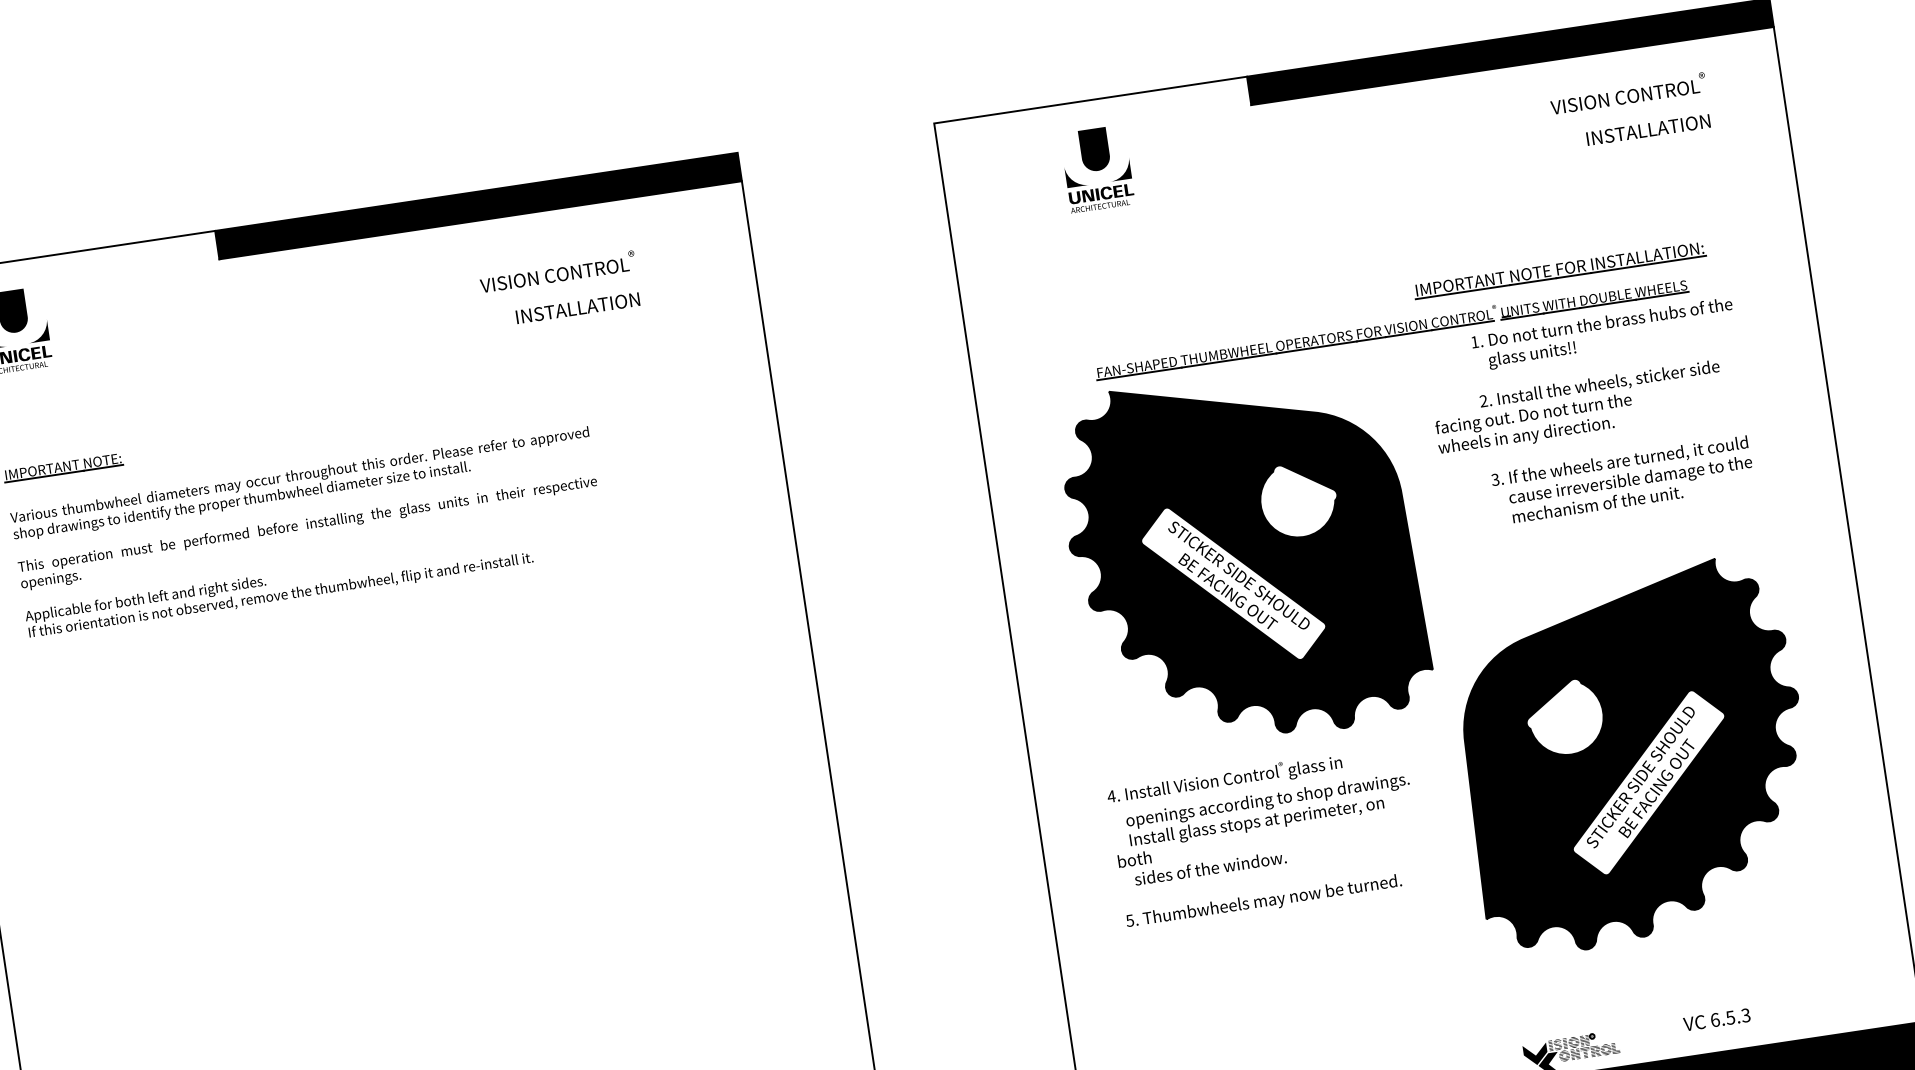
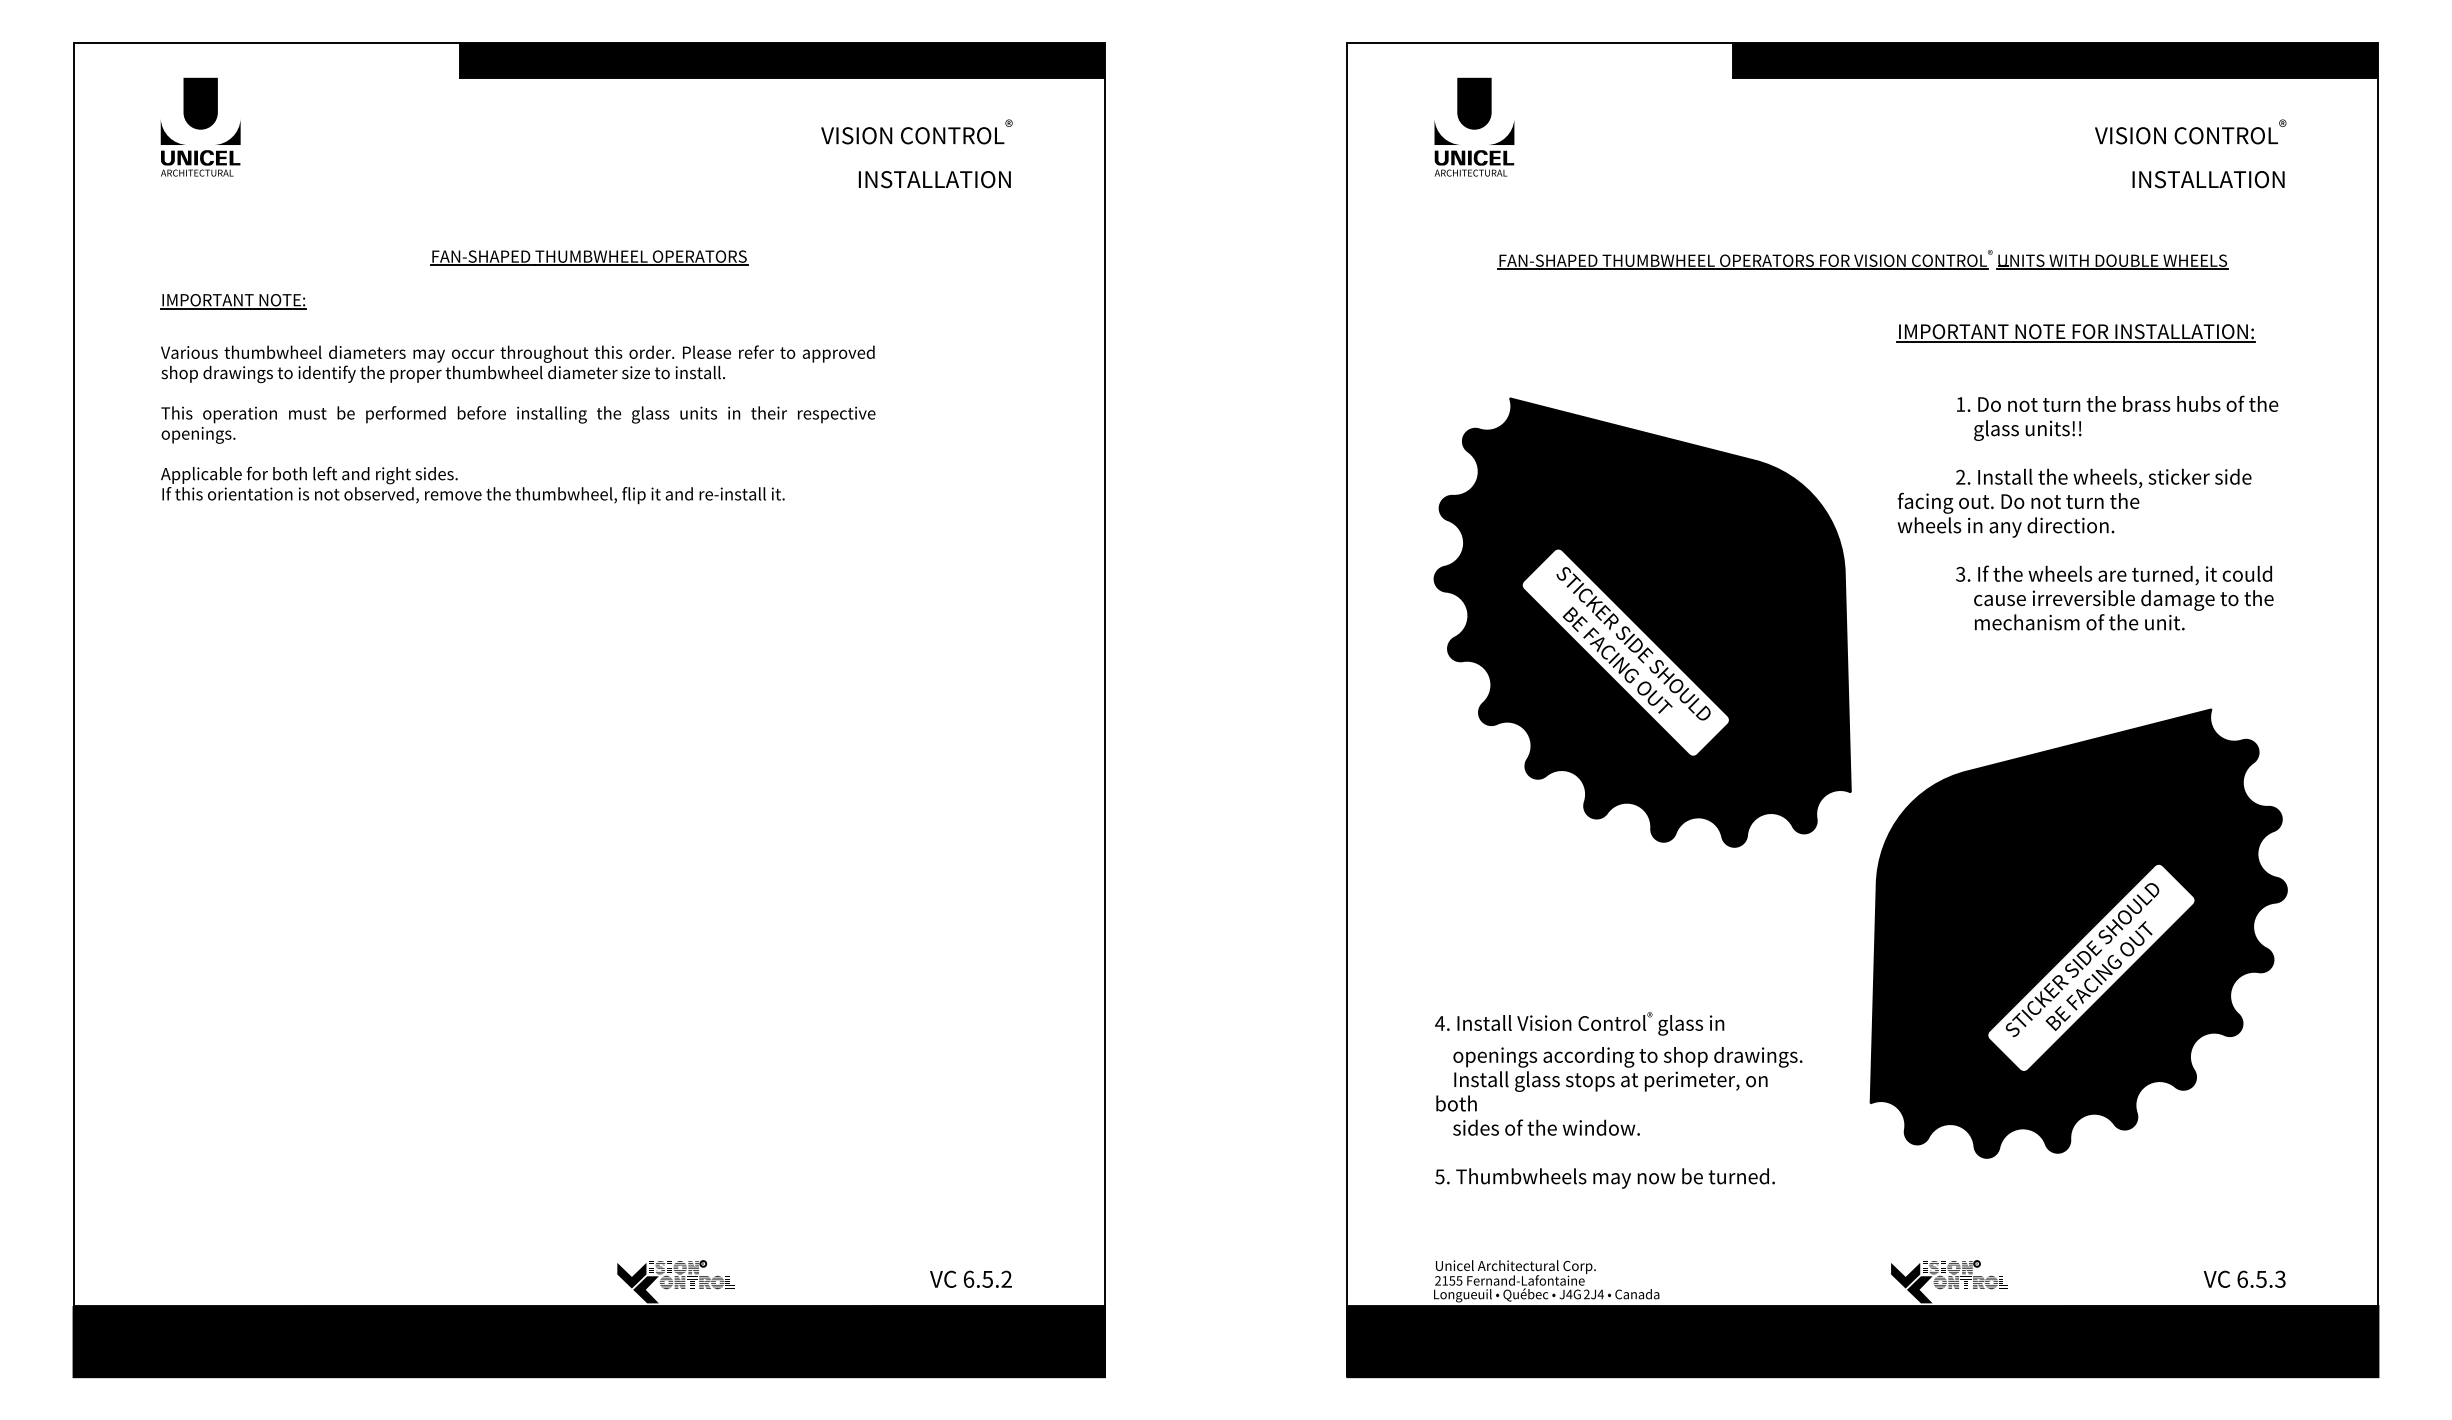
text: (1097, 168) -> (1474, 126), moved
text: (559, 289) -> (916, 153), moved
part: (1391, 328) -> (1862, 259), moved
part: (346, 389) -> (589, 257), added
text: (1265, 837) -> (1618, 1100), moved
text: (1716, 1019) -> (2244, 1278), moved

